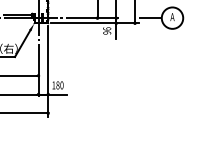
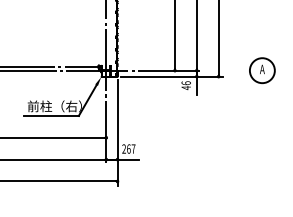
line: (150, 18) -> (236, 70), removed
text: (106, 33) -> (185, 88), 96 -> 46
text: (57, 84) -> (128, 148), 180 -> 267

